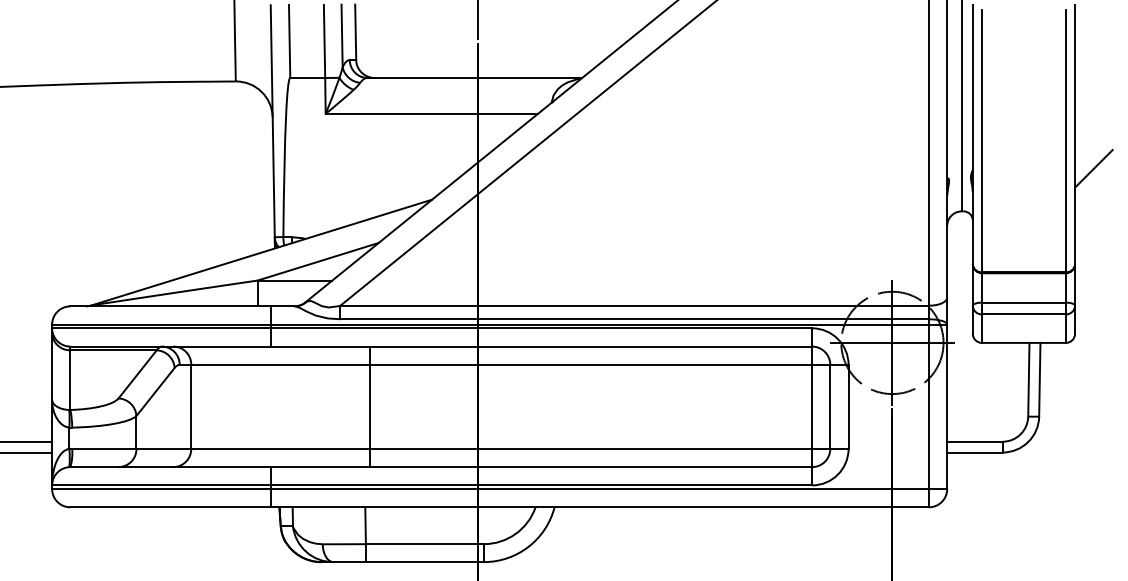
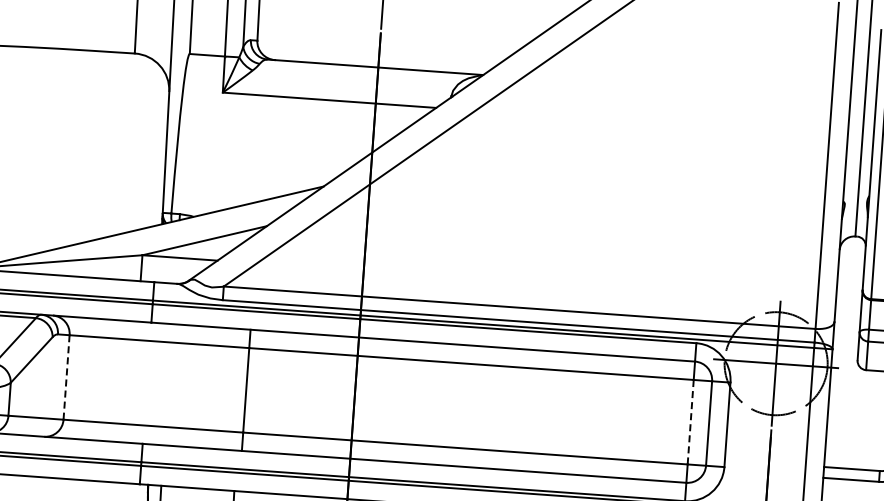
line: (812, 406) -> (691, 421), solid -> dashed
line: (191, 407) -> (66, 378), solid -> dashed

